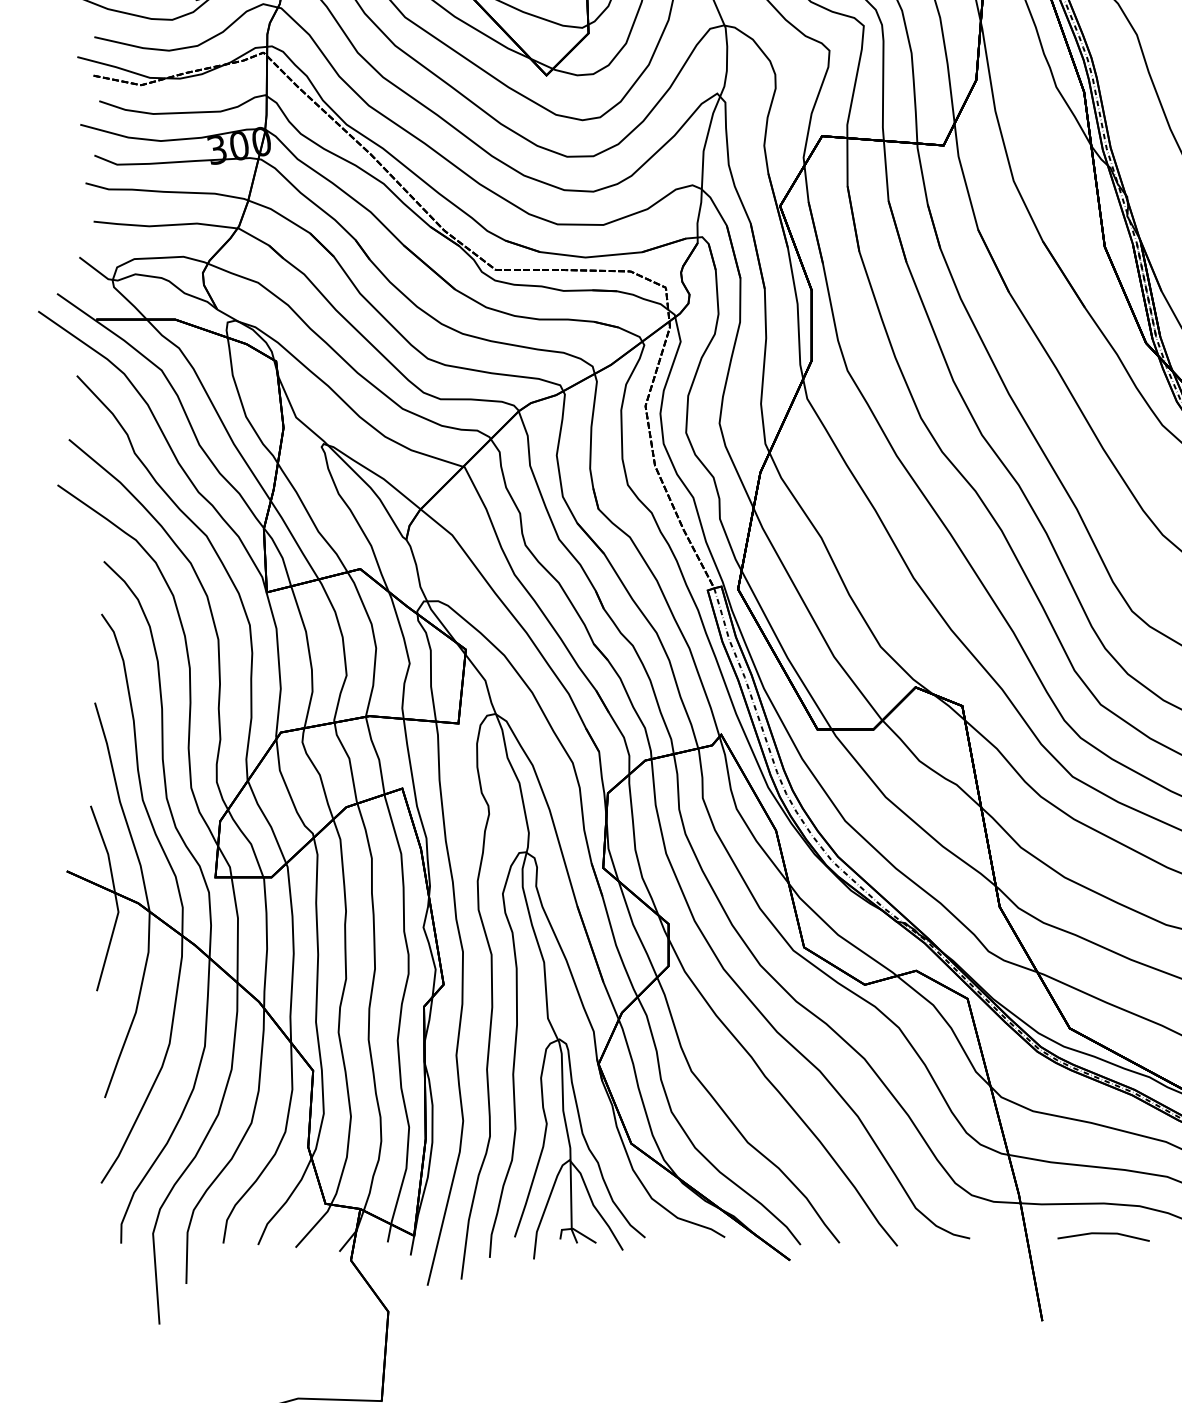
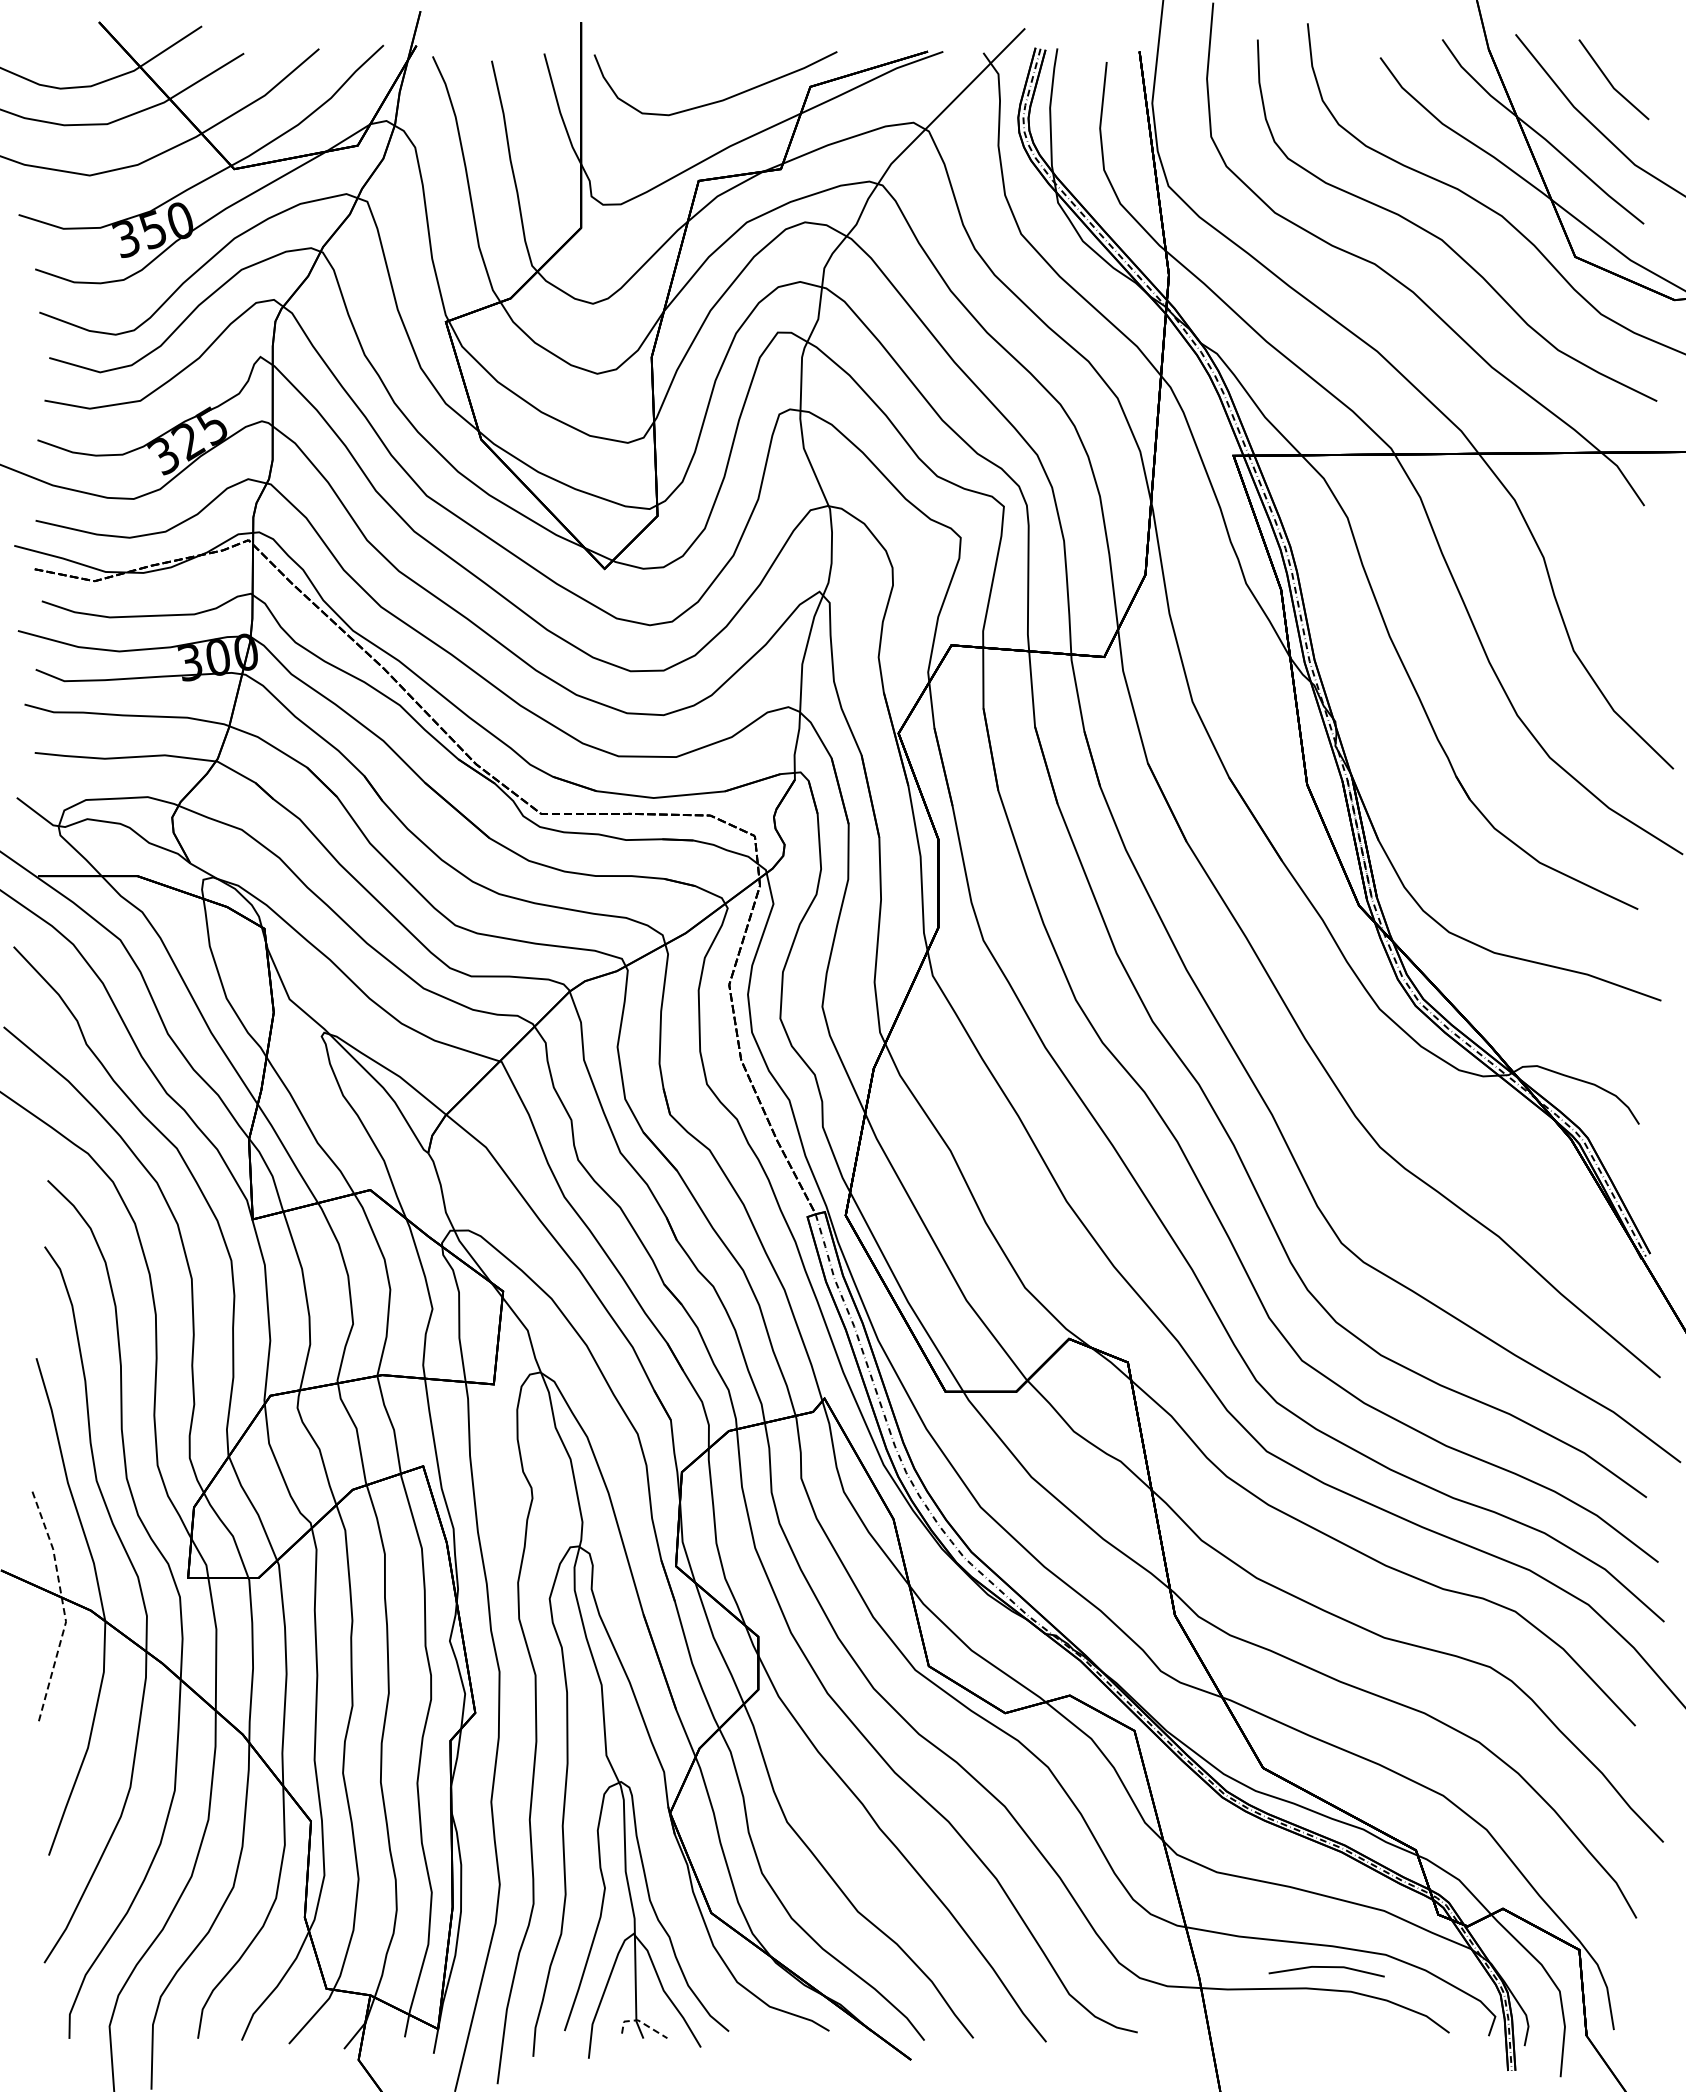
line: (115, 898) -> (62, 1604), solid -> dashed
line: (575, 1229) -> (640, 2021), solid -> dashed
line: (1103, 1233) -> (1326, 1967), moved

